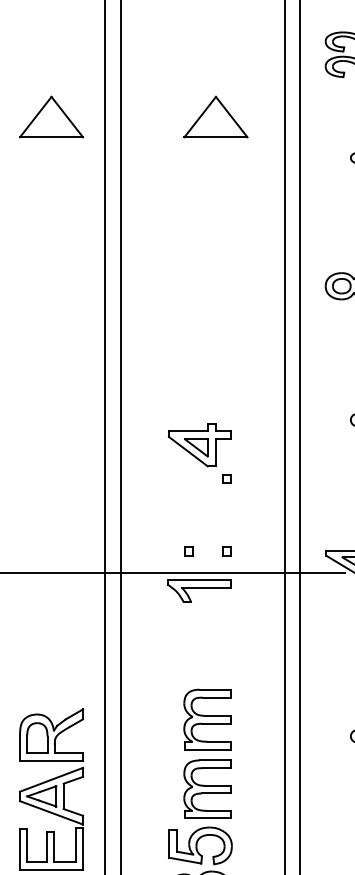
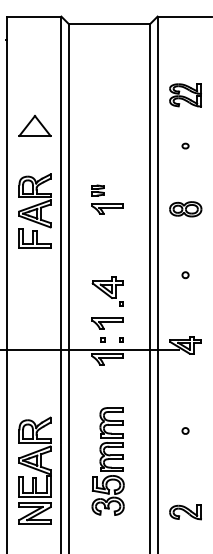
part: (214, 116) -> (115, 125), removed
part: (198, 266) -> (107, 199), added
part: (50, 288) -> (34, 210), added
part: (198, 518) -> (107, 323), added

